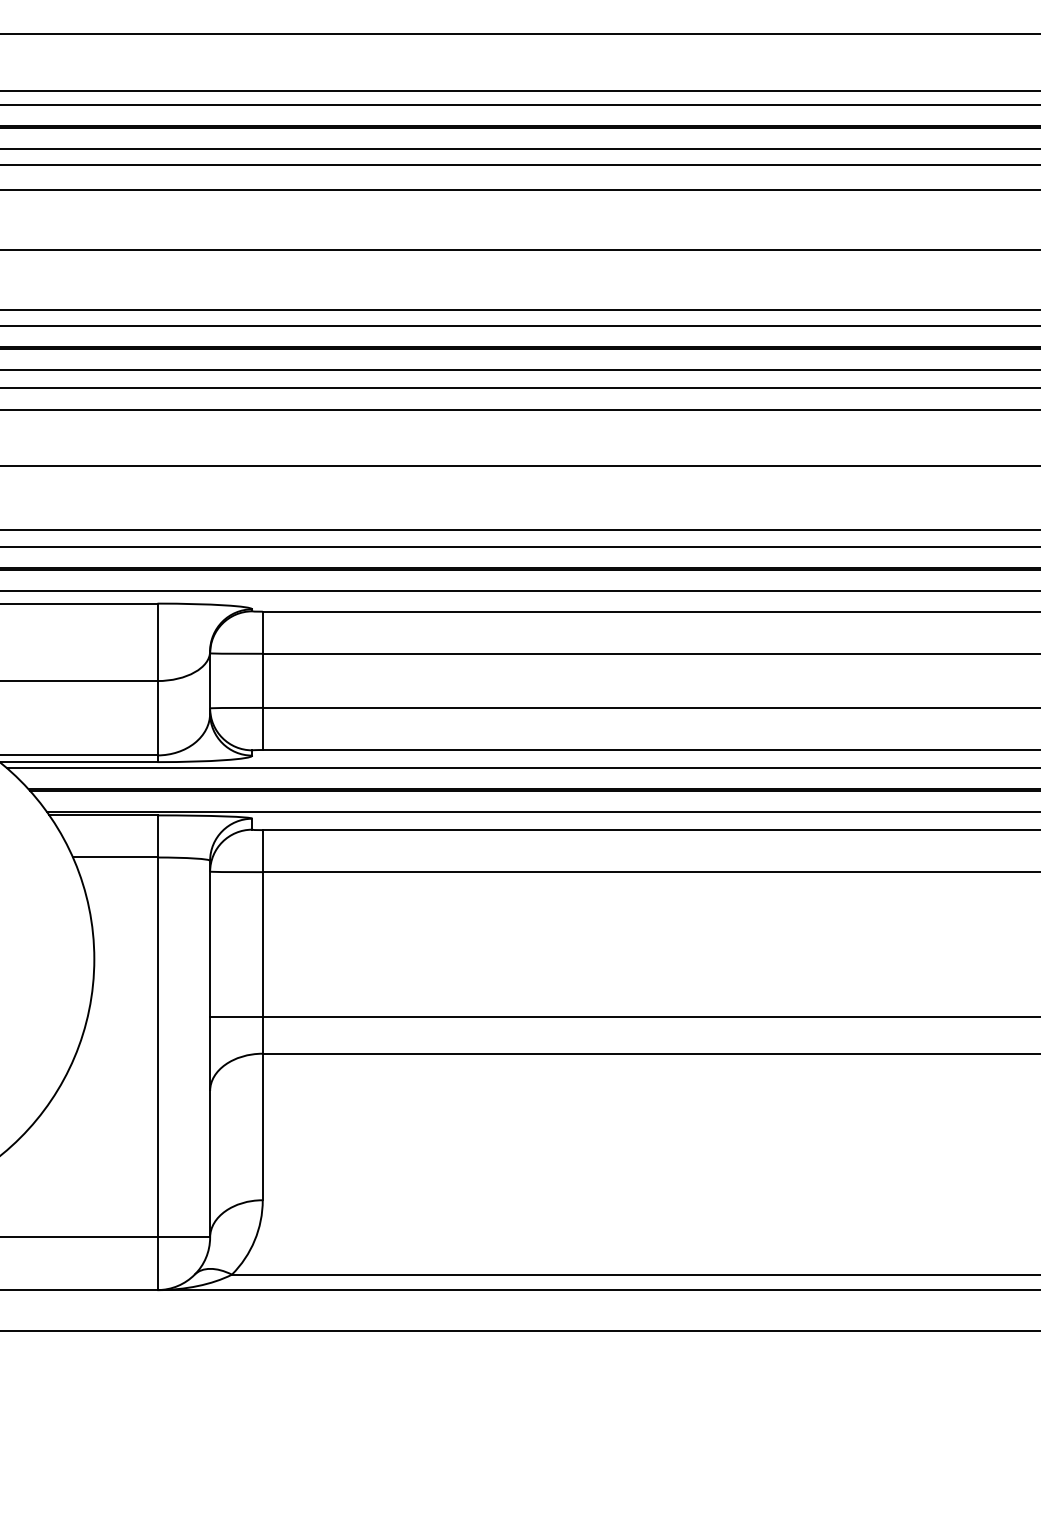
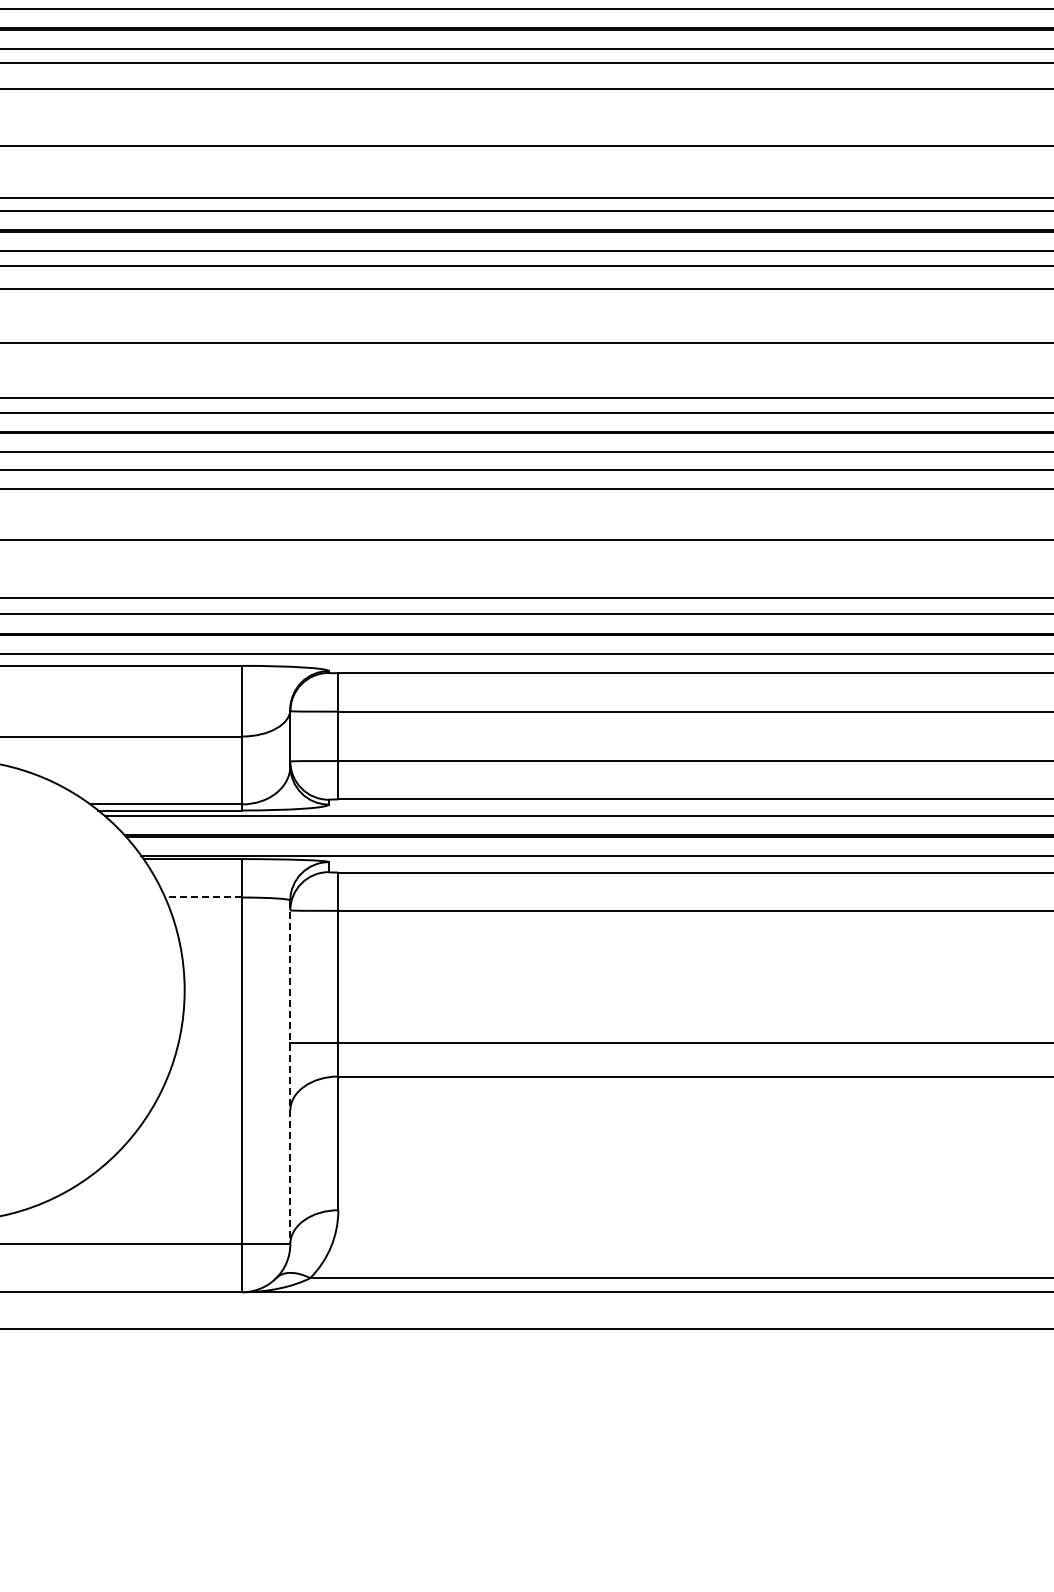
line: (114, 857) -> (203, 897), solid -> dashed
line: (210, 1049) -> (290, 1072), solid -> dashed

